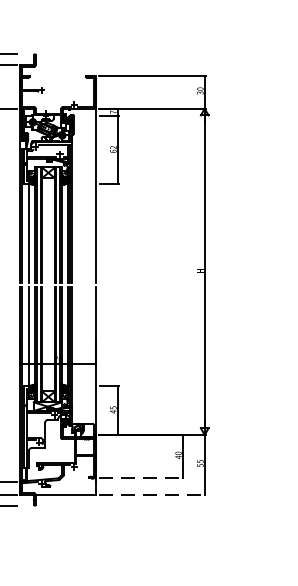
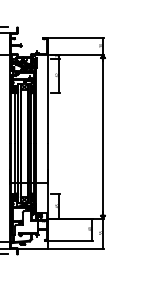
line: (142, 477) -> (71, 240), dashed -> solid
line: (151, 495) -> (76, 249), dashed -> solid

